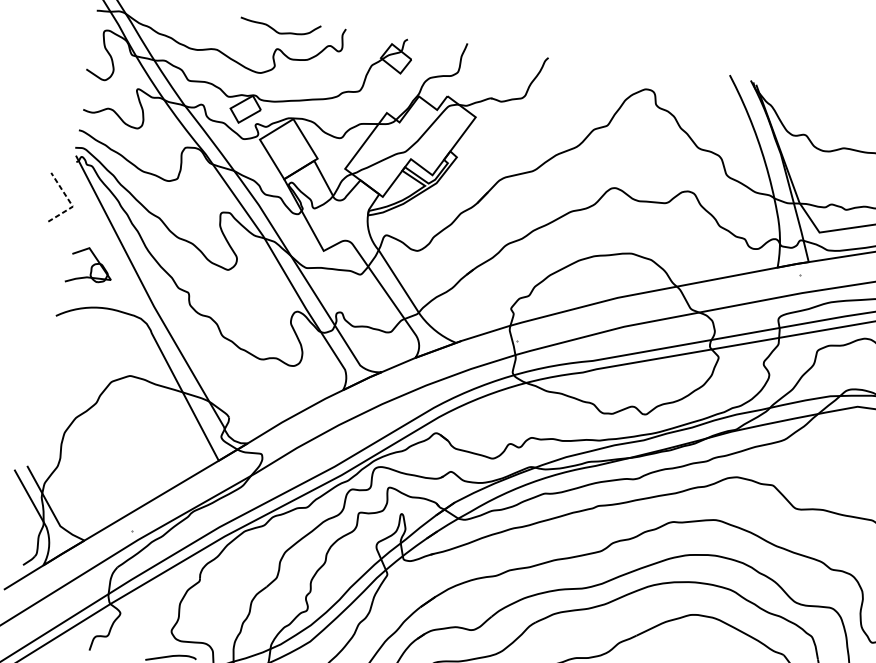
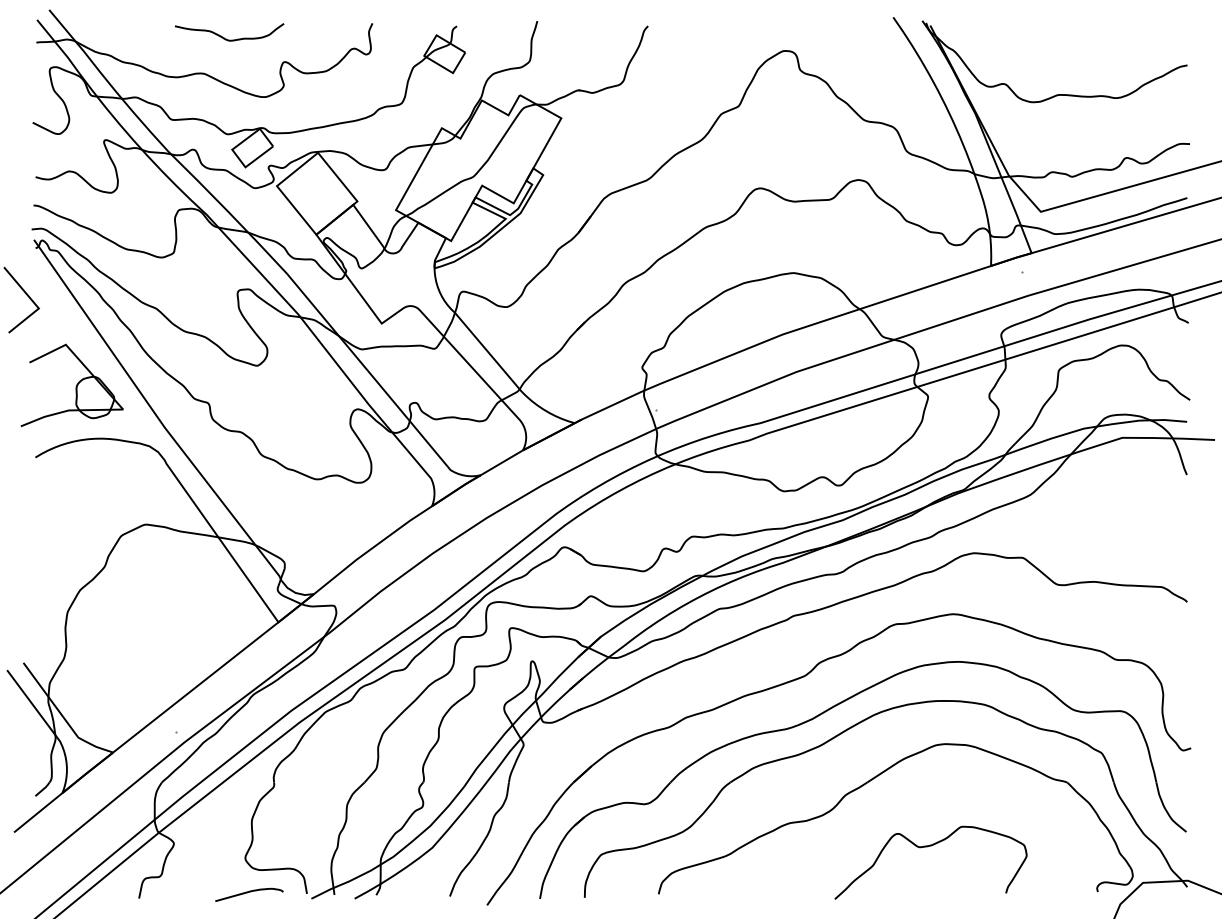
curve: (277, 31) -> (226, 38), moved
line: (69, 201) -> (33, 302), dashed -> solid
part: (89, 266) -> (71, 385), size x1.67

